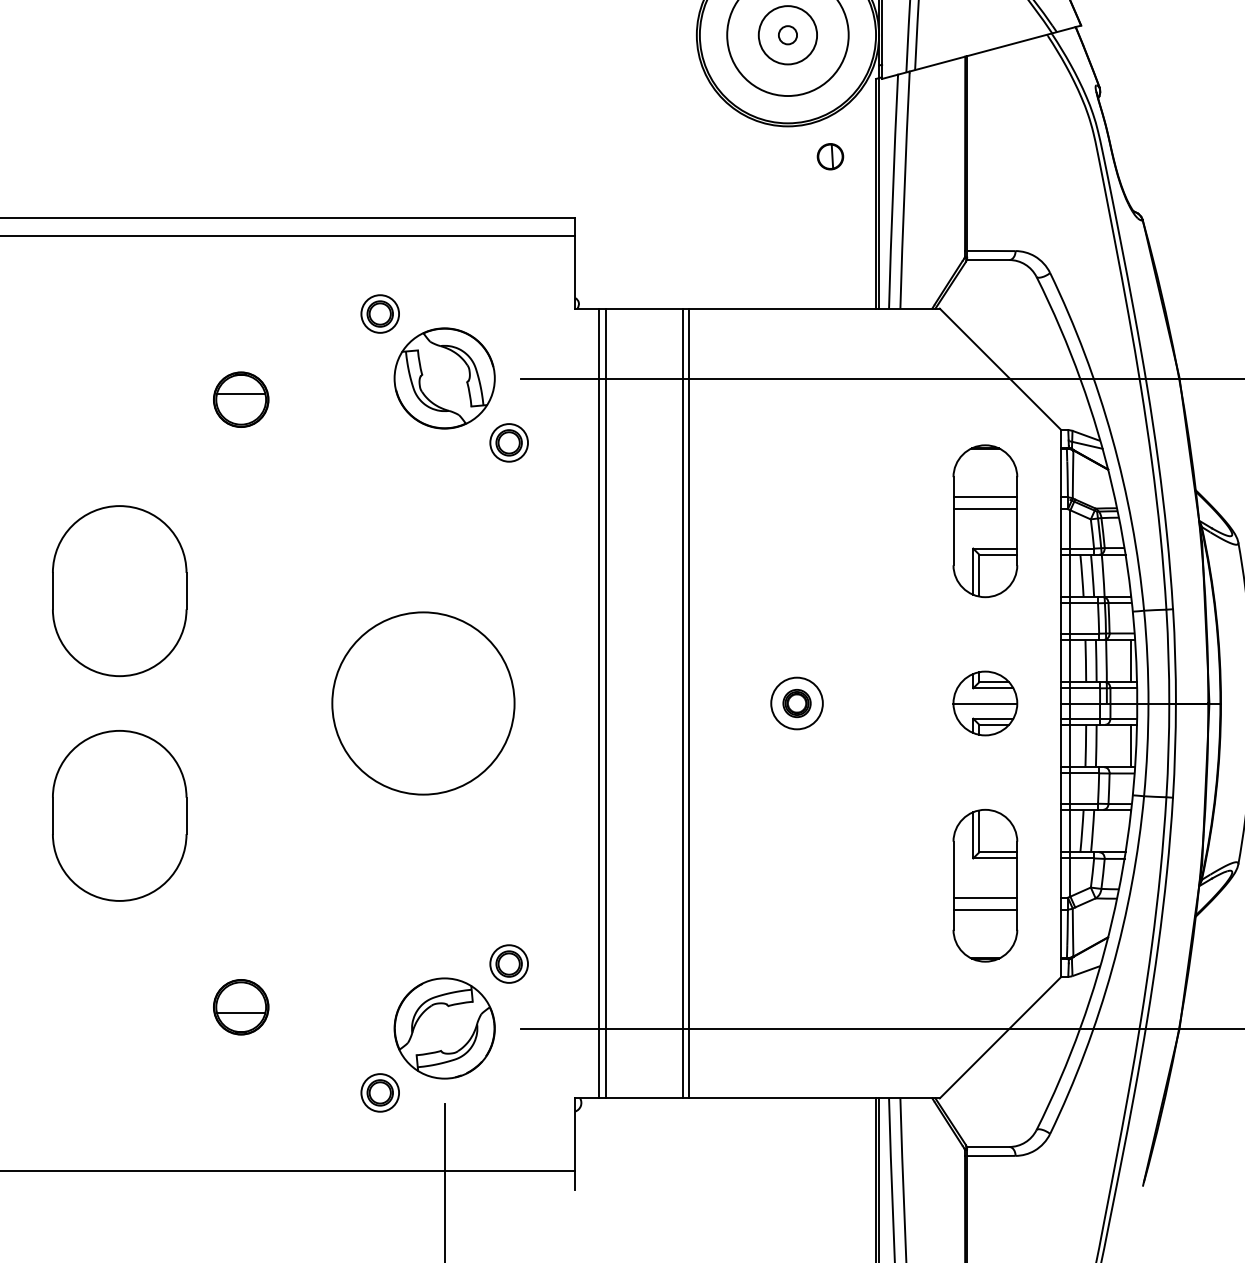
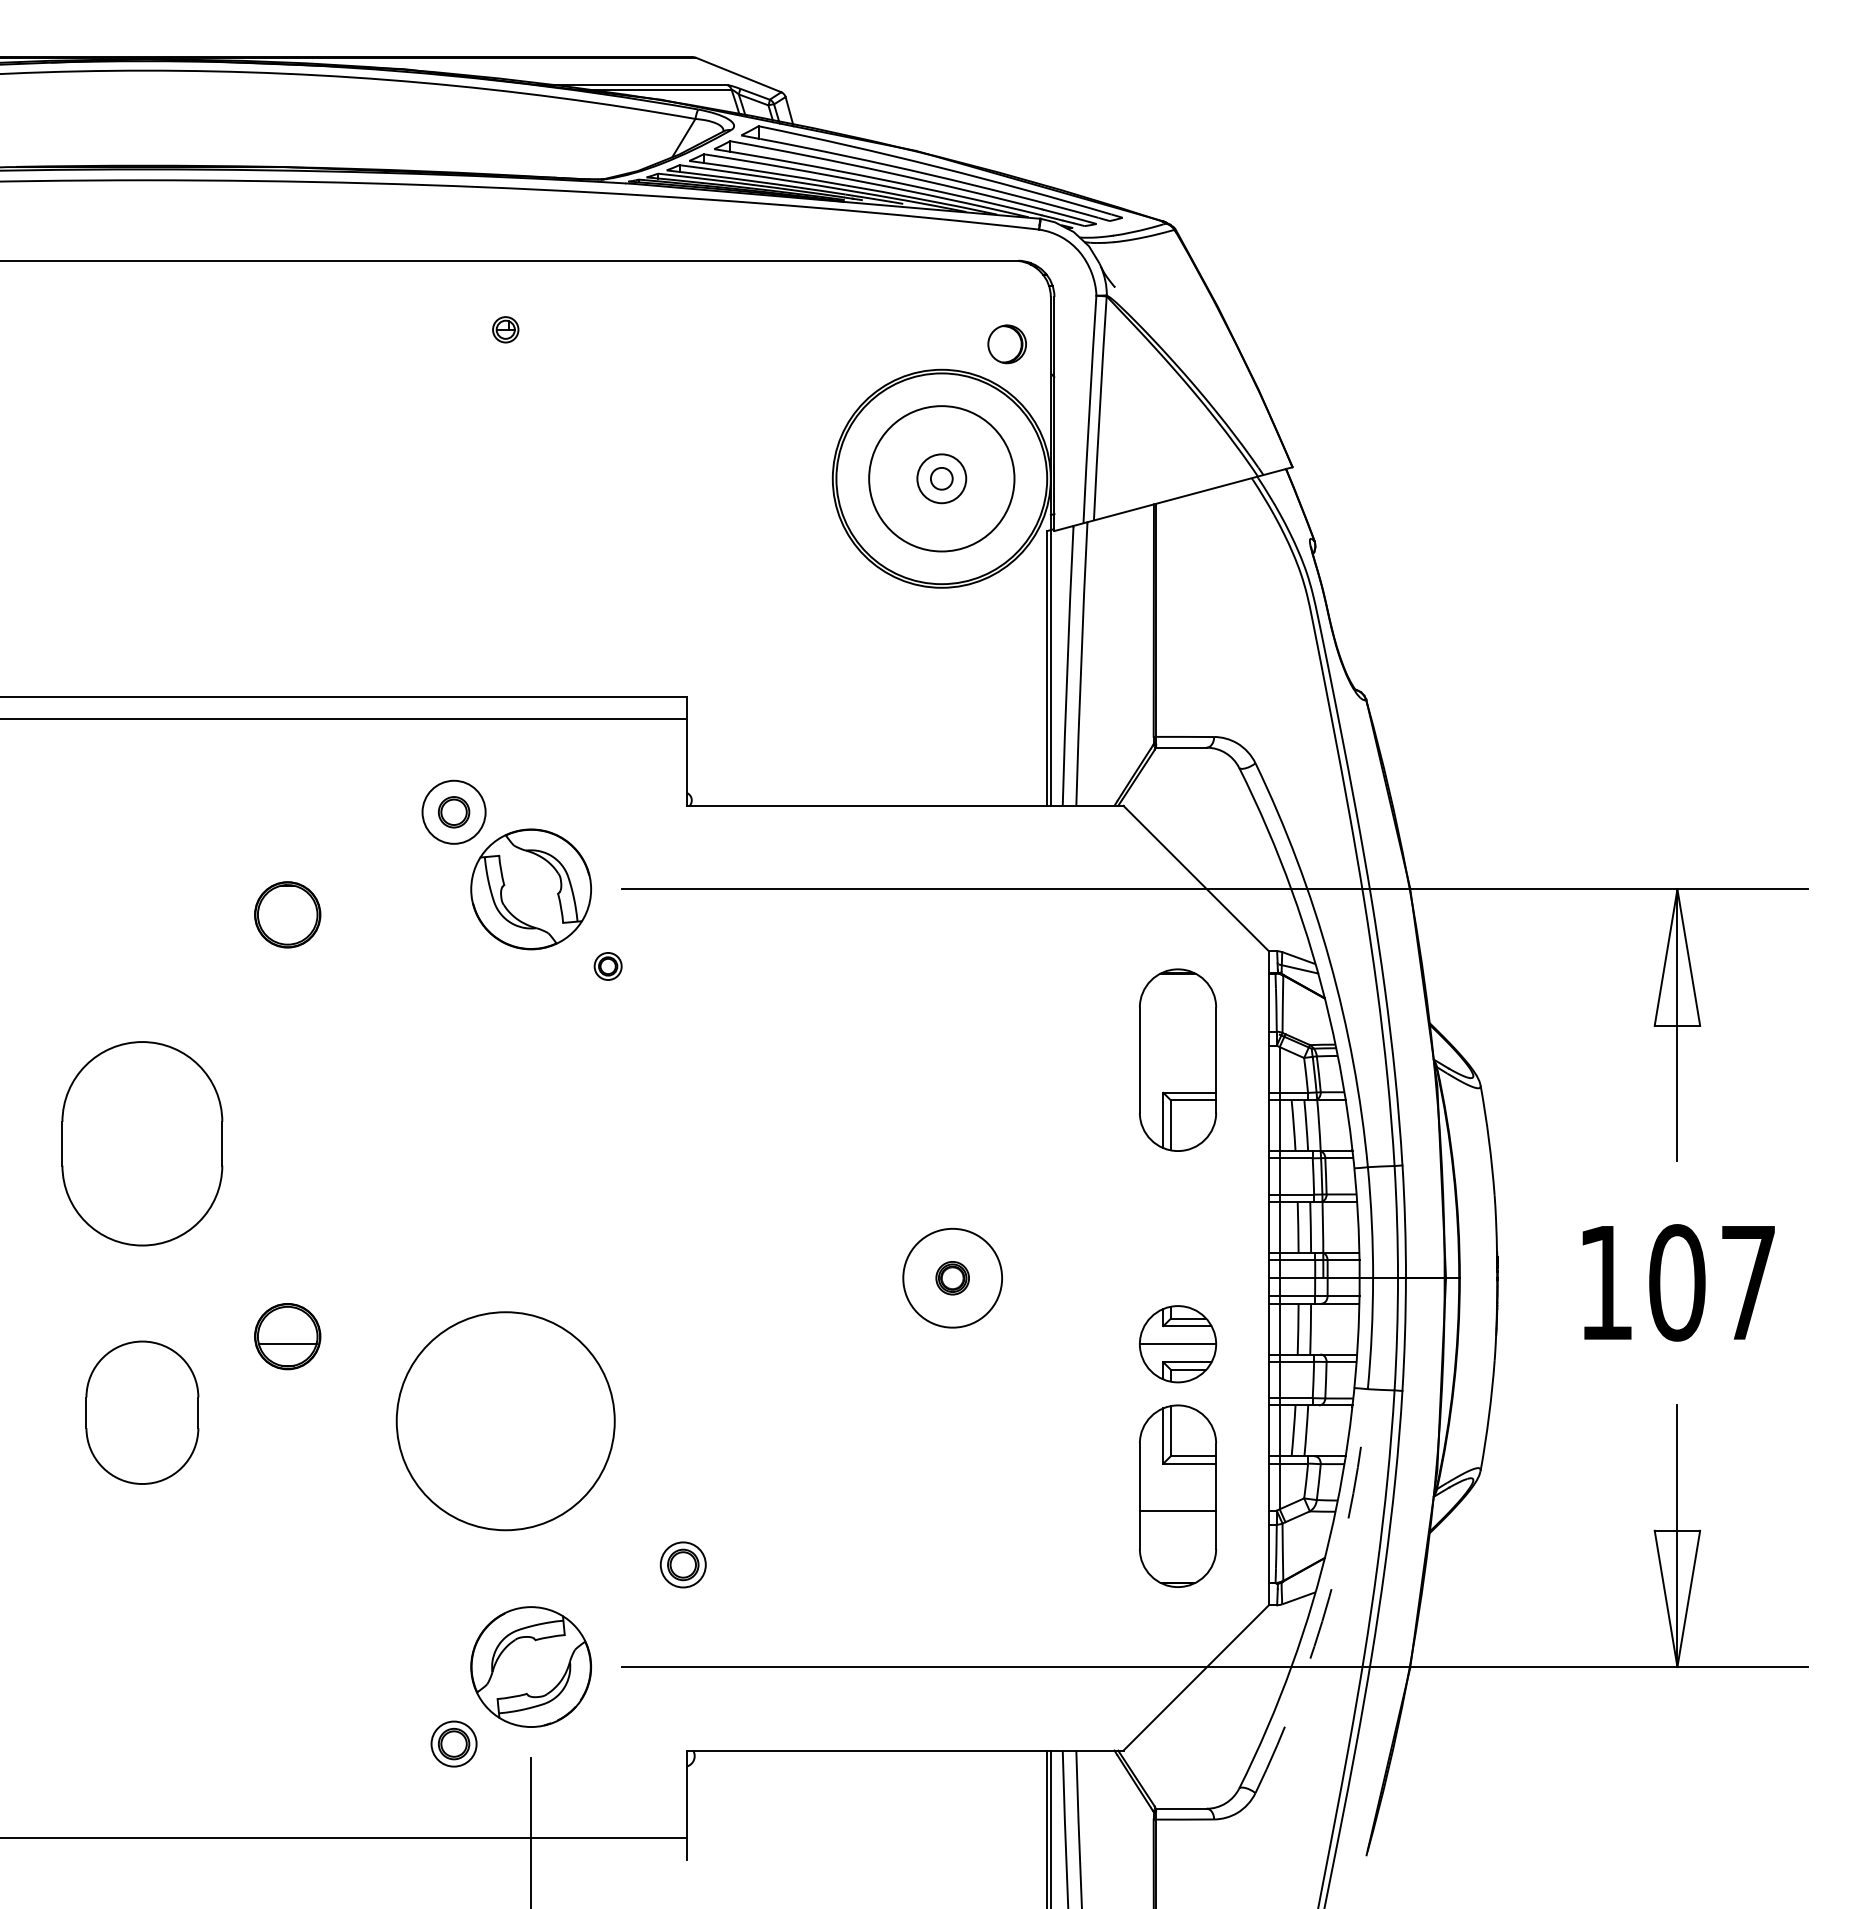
circle: (787, 35) -> (941, 478), size x0.7
part: (830, 157) -> (992, 624), removed
circle: (379, 313) -> (453, 811), size x1.4
line: (241, 393) -> (287, 907), removed
part: (508, 442) -> (607, 966), size x0.6
line: (984, 497) -> (1177, 1031), removed
line: (984, 508) -> (1177, 1045), removed
line: (1131, 660) -> (1352, 1226), removed
line: (599, 702) -> (716, 1277), removed
line: (605, 702) -> (723, 1277), removed
line: (683, 702) -> (816, 1277), removed
line: (689, 702) -> (823, 1277), removed
circle: (423, 703) -> (505, 1421), moved
circle: (796, 703) -> (952, 1278), size x1.6
part: (985, 703) -> (1178, 1344), moved
line: (1131, 745) -> (1352, 1328), removed
part: (119, 815) -> (142, 1412), size x0.7
line: (984, 909) -> (1177, 1524), removed
part: (508, 963) -> (682, 1564), moved
arc: (1112, 969) -> (1329, 1596), solid -> dashed
part: (241, 1007) -> (287, 1336), moved

